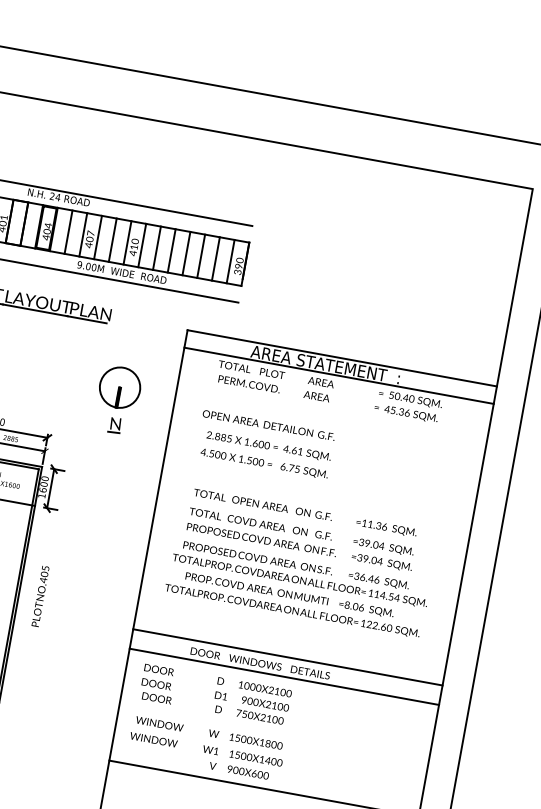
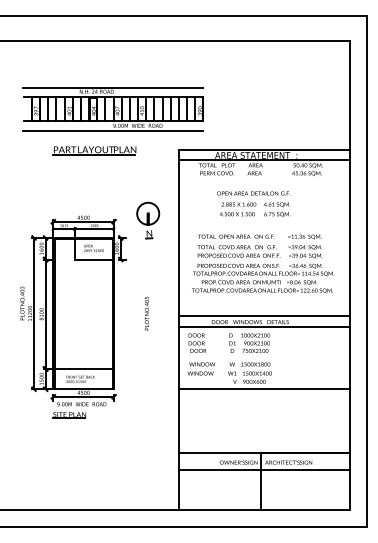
part: (118, 399) -> (148, 220), moved
text: (265, 443) -> (253, 203), moved
text: (39, 596) -> (146, 313), moved

